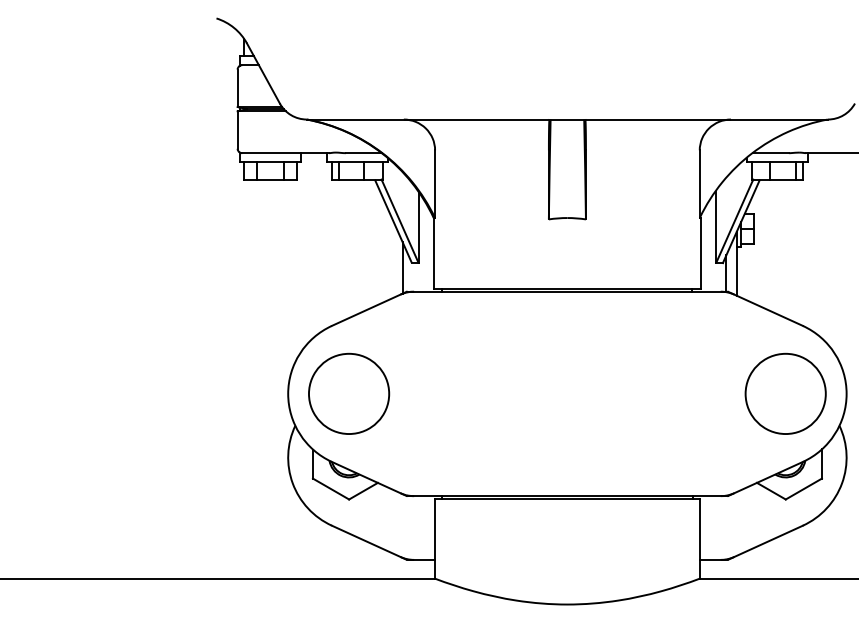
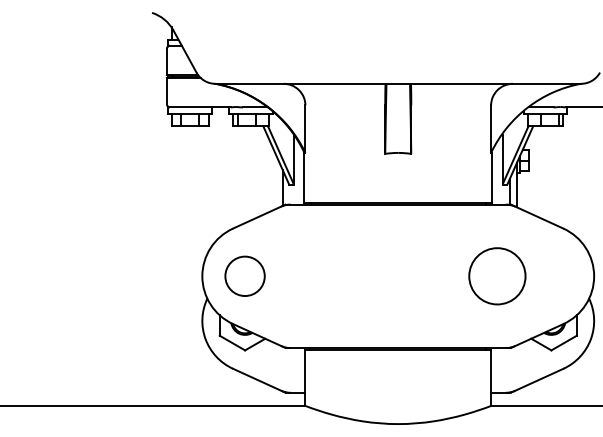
circle: (348, 393) -> (244, 276), size x0.7
circle: (785, 393) -> (497, 276), moved

